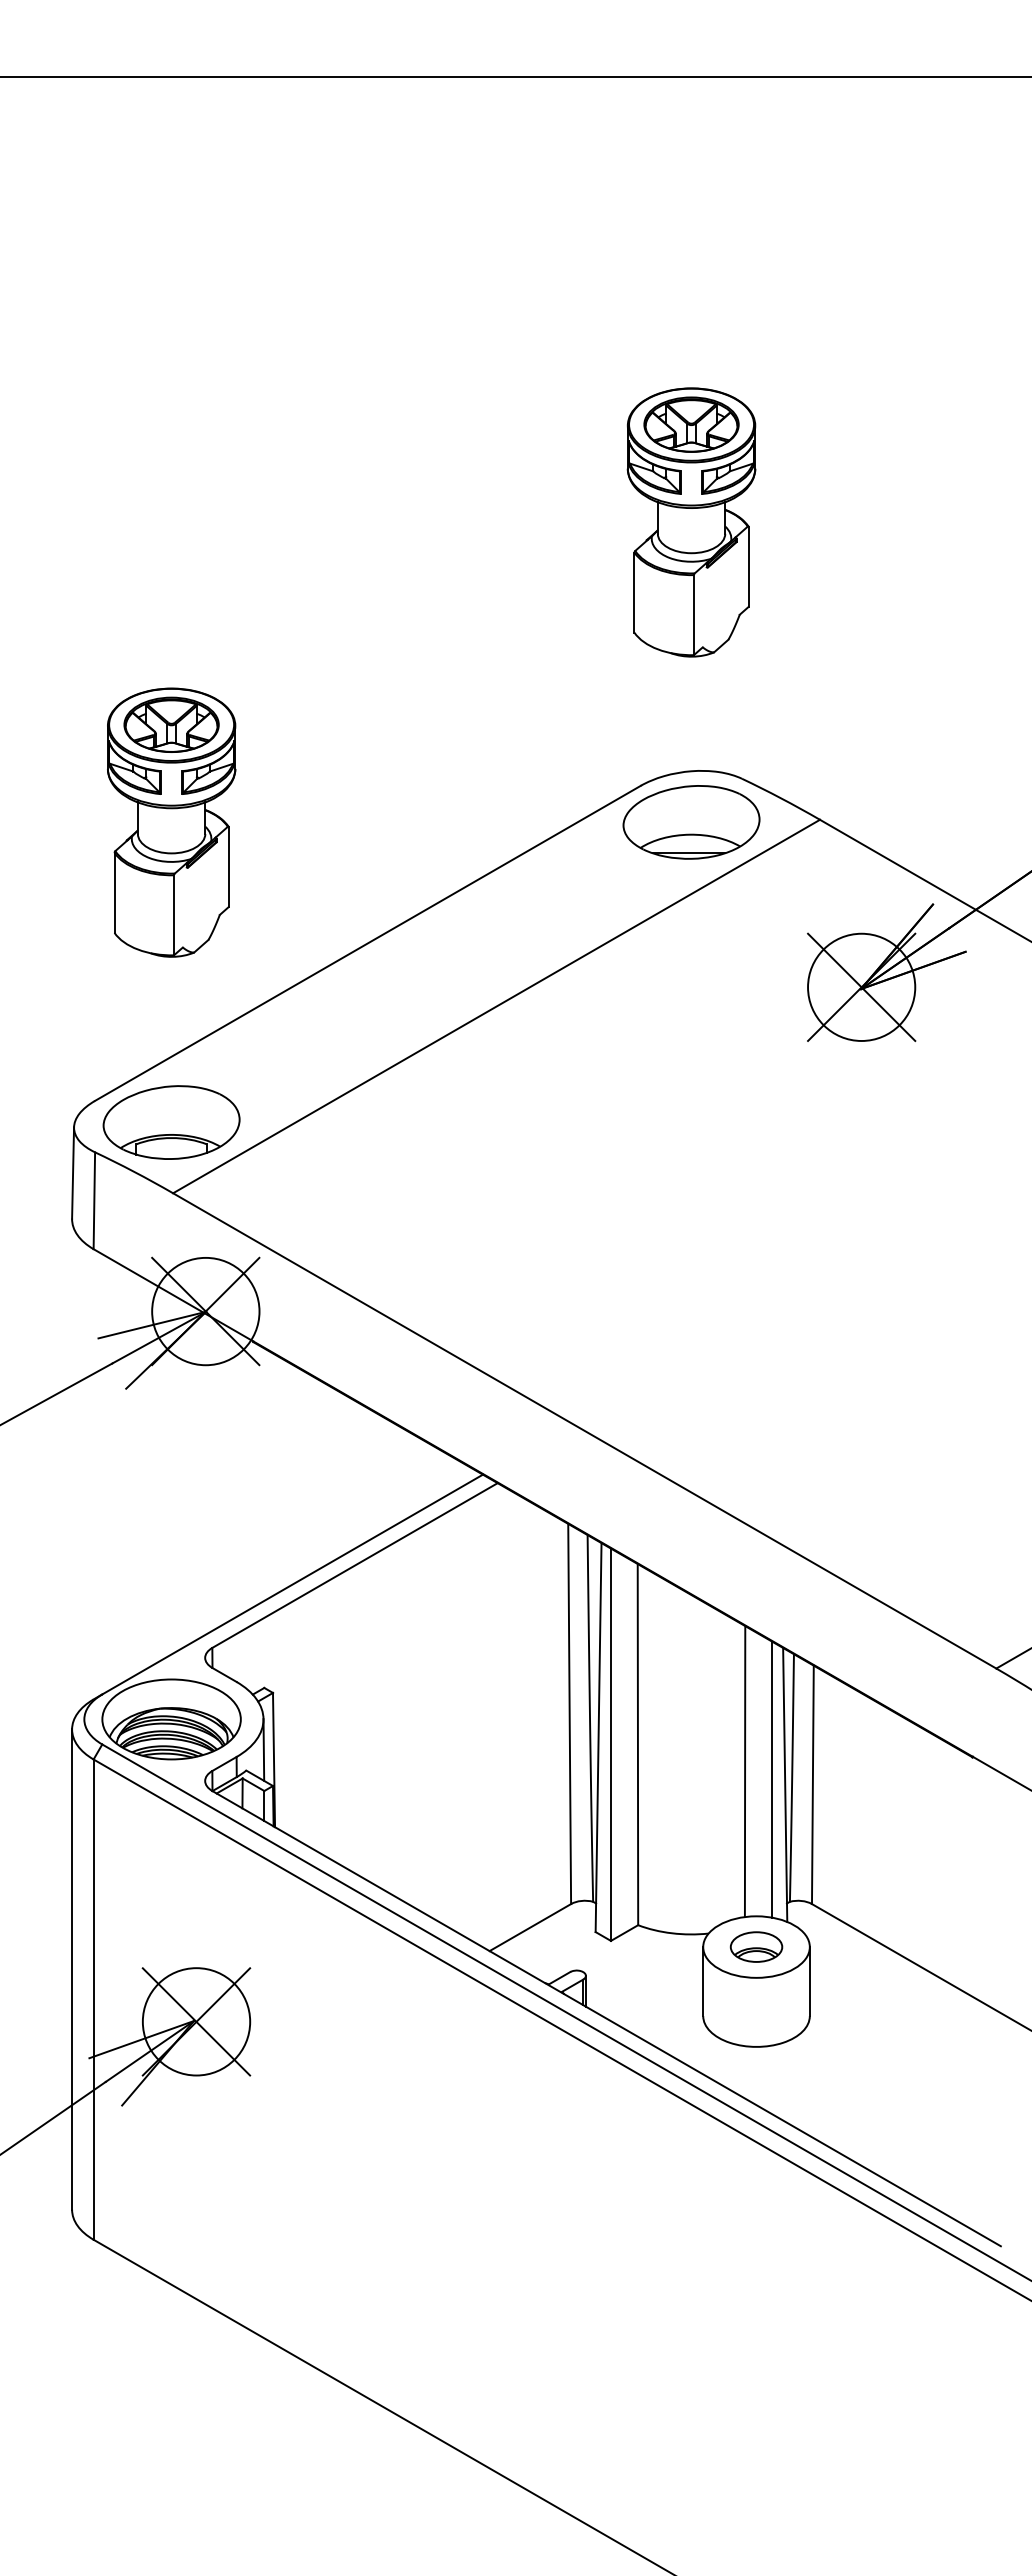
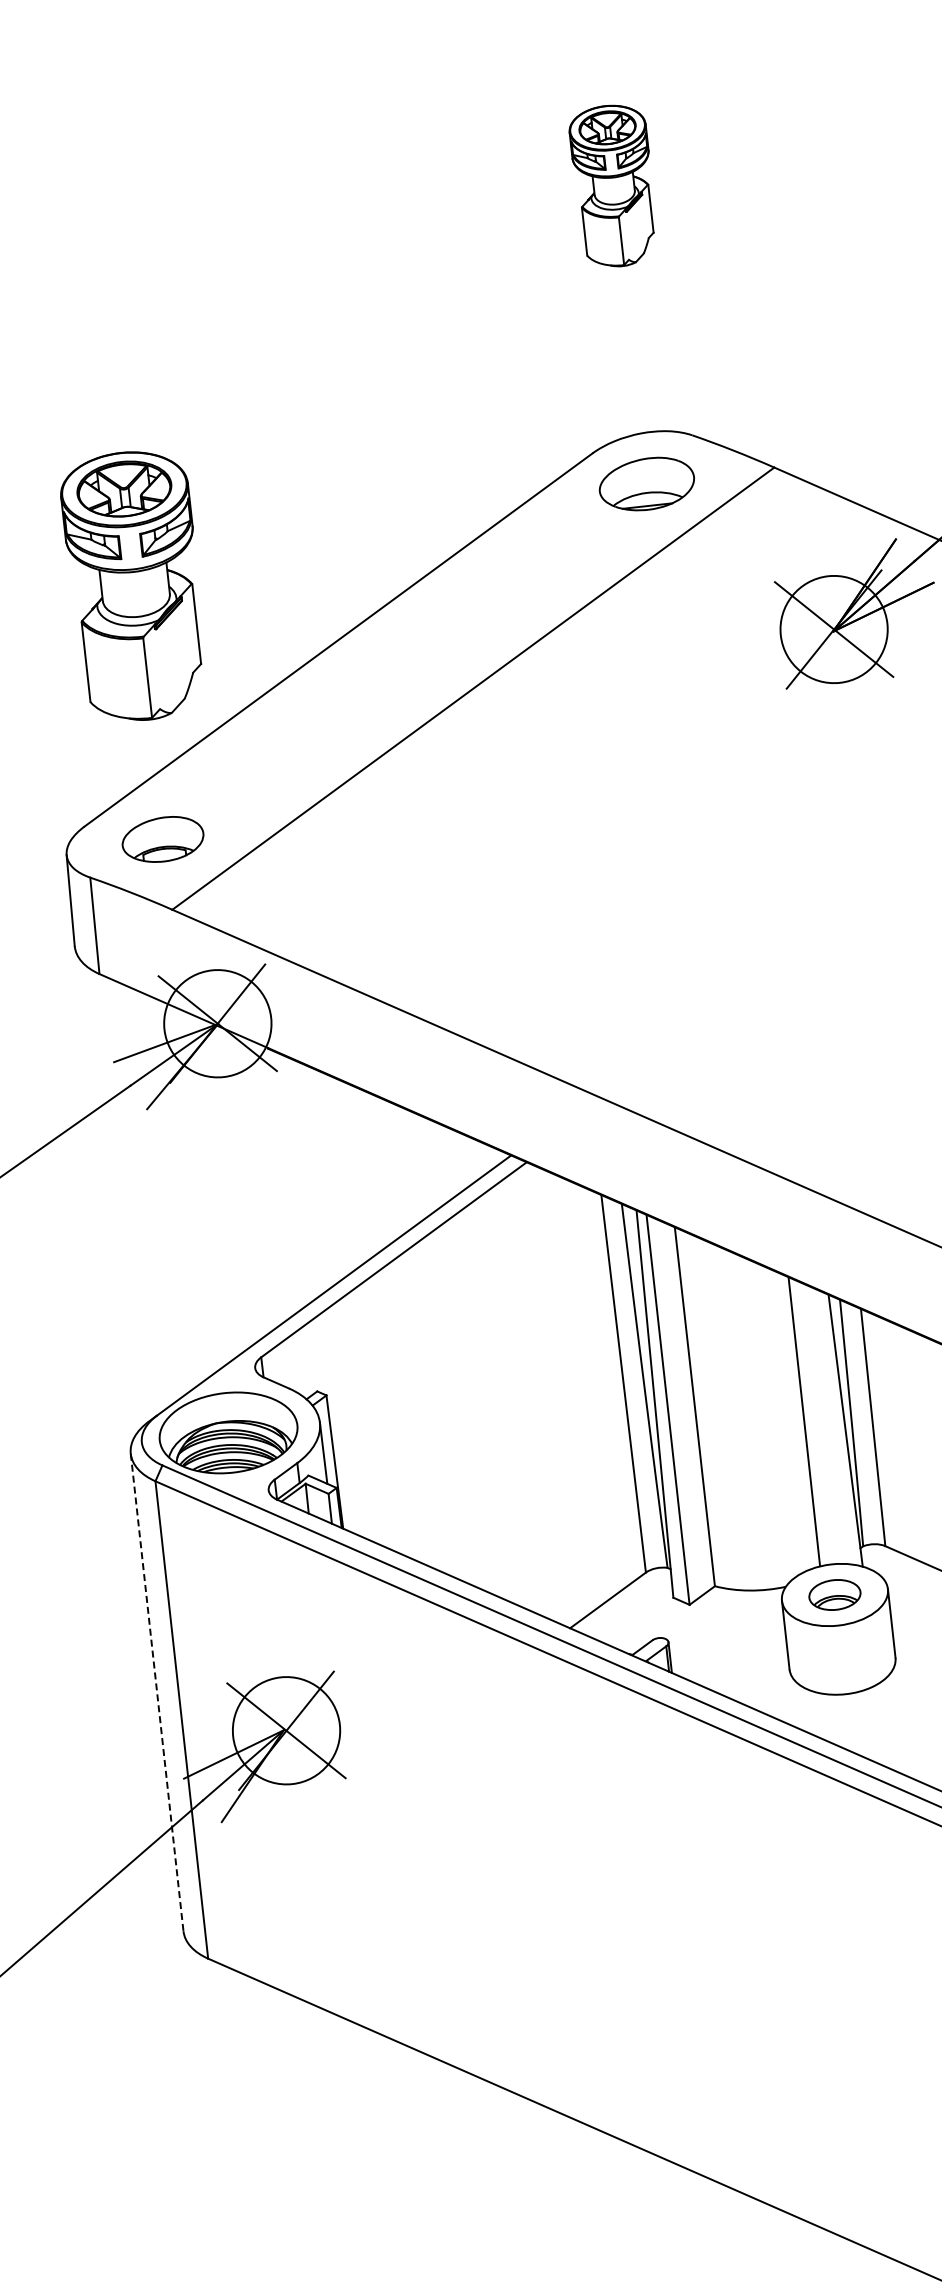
part: (691, 522) -> (613, 186), size x0.6
part: (171, 822) -> (134, 586), moved
part: (691, 822) -> (646, 484), size x0.7
part: (171, 1122) -> (162, 839), size x0.6
line: (772, 1779) -> (832, 1426), removed
line: (72, 1970) -> (157, 1693), solid -> dashed

